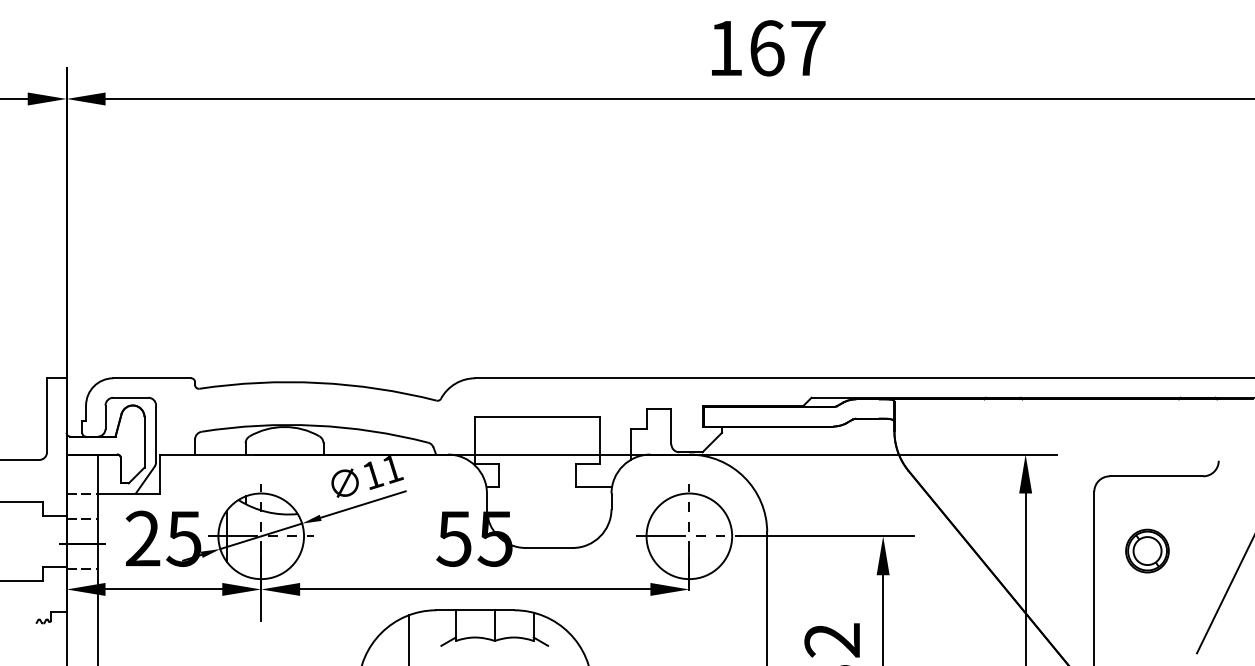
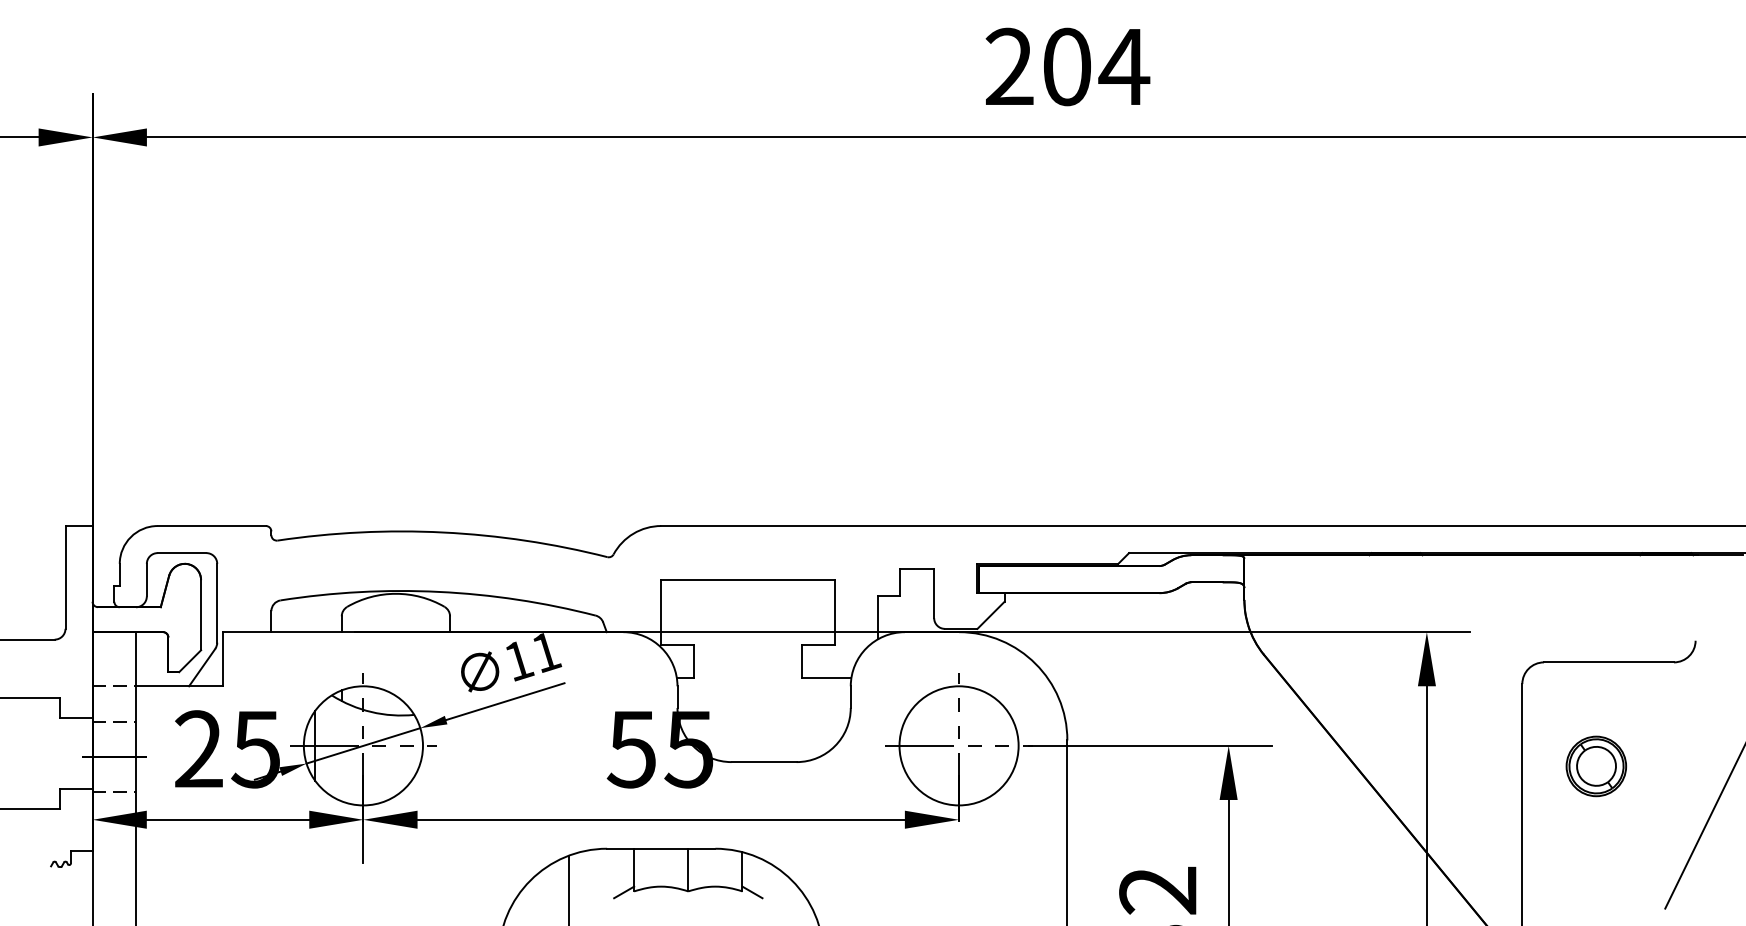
text: (767, 47) -> (1067, 66), 167 -> 204

